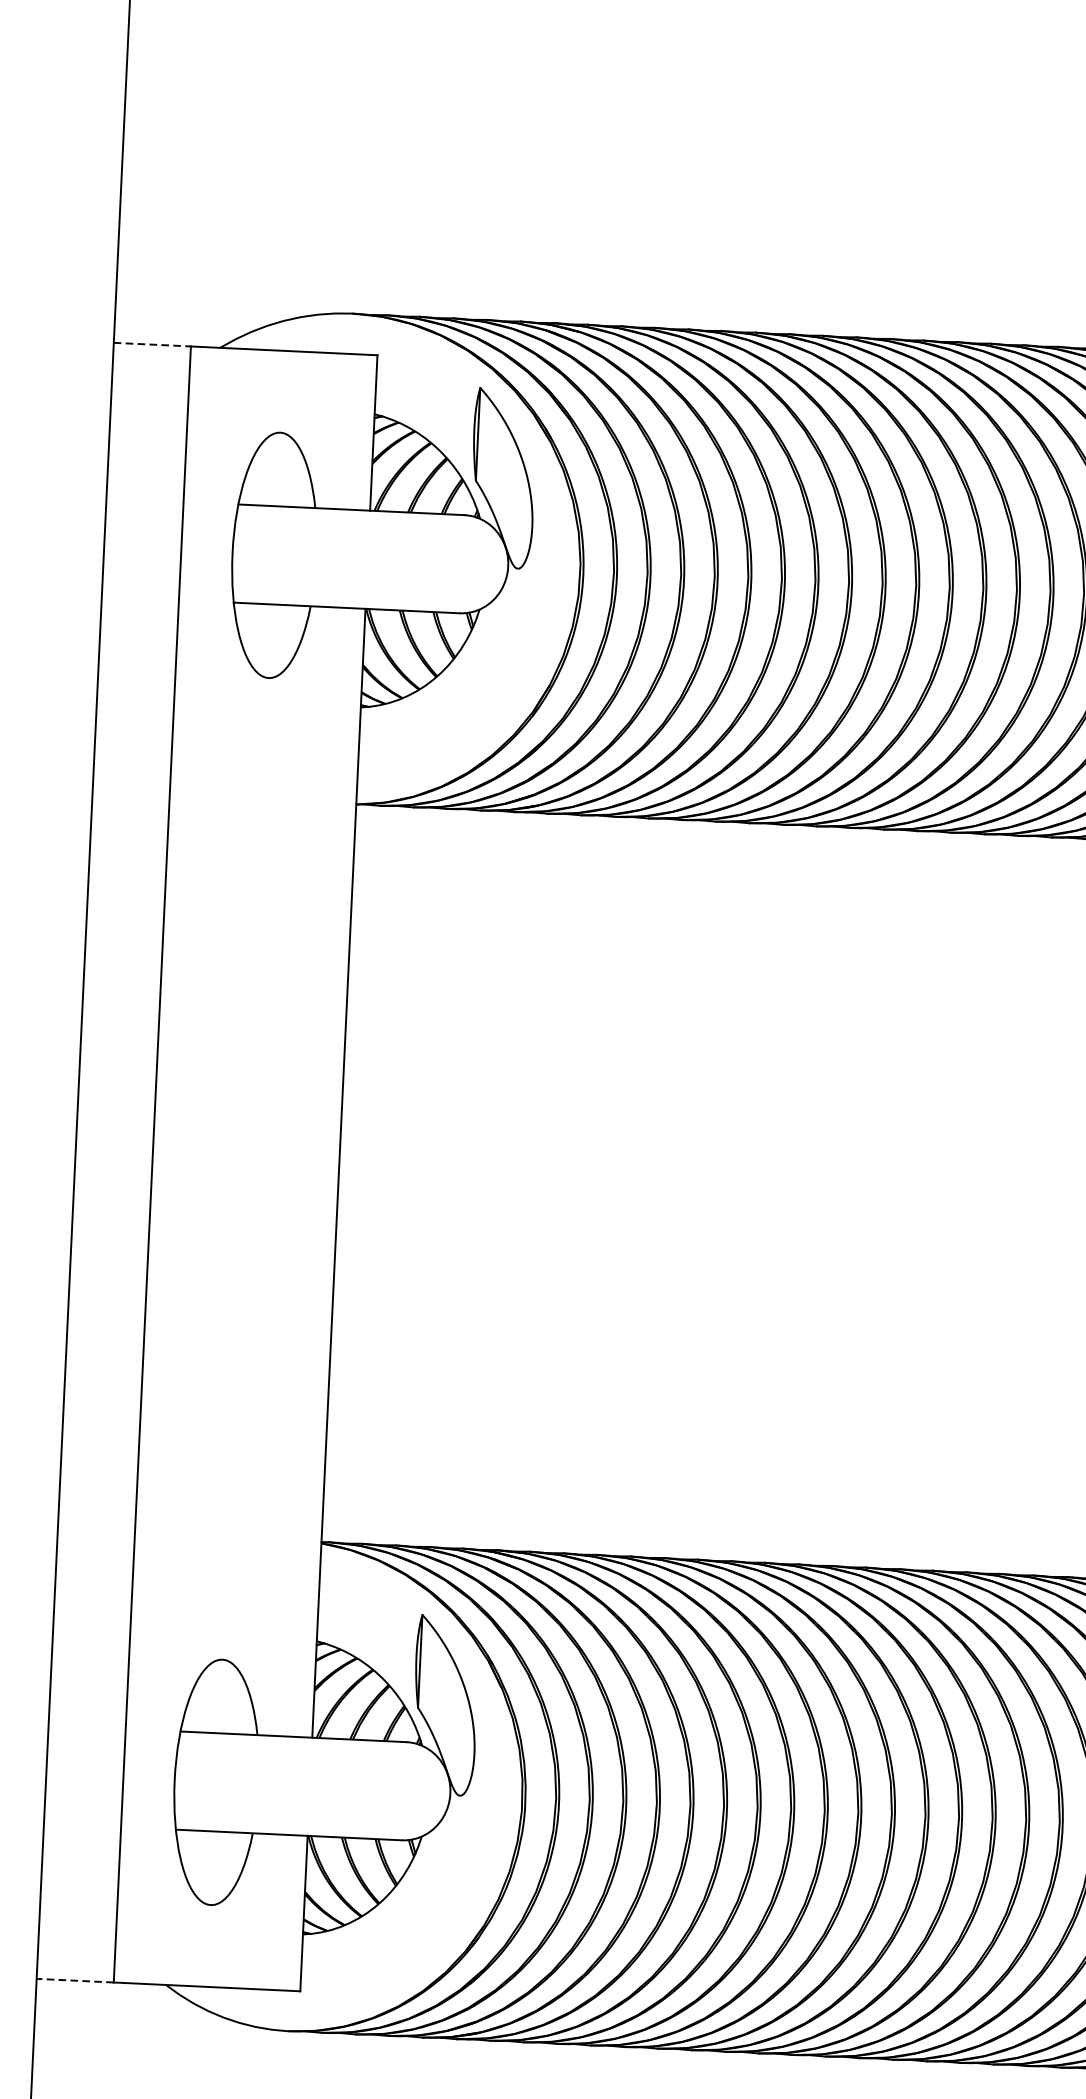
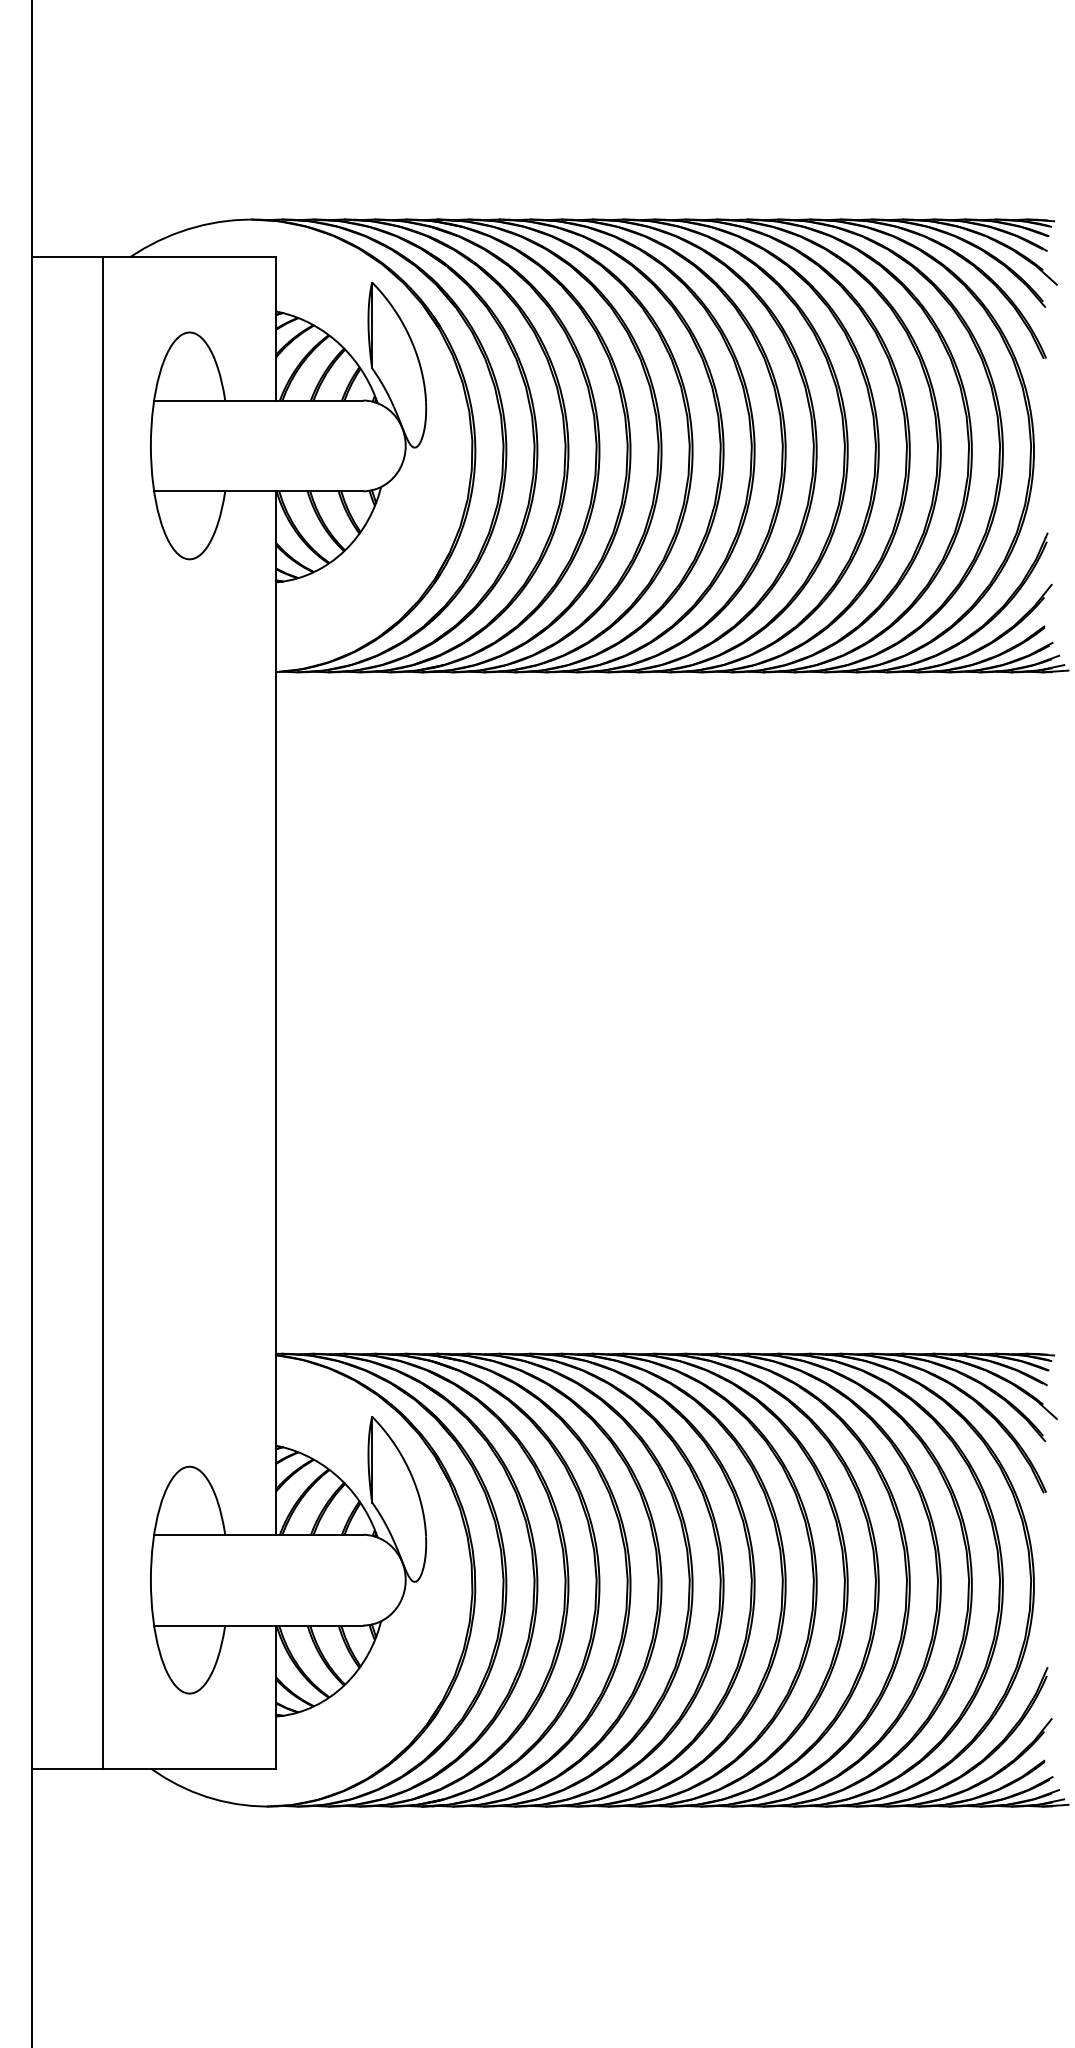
line: (152, 344) -> (67, 256), dashed -> solid
line: (74, 1980) -> (67, 1769), dashed -> solid

